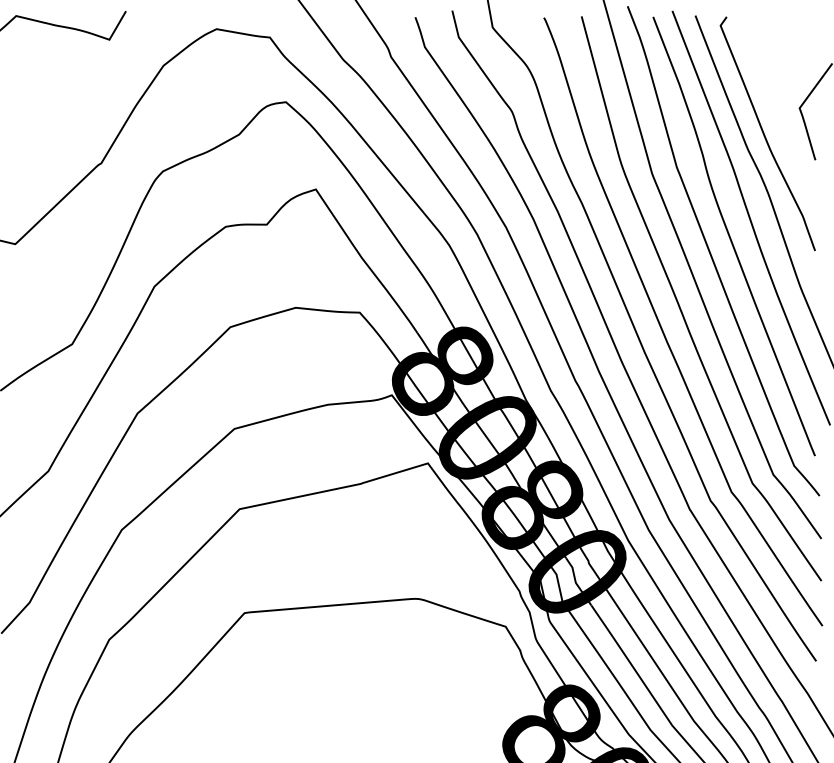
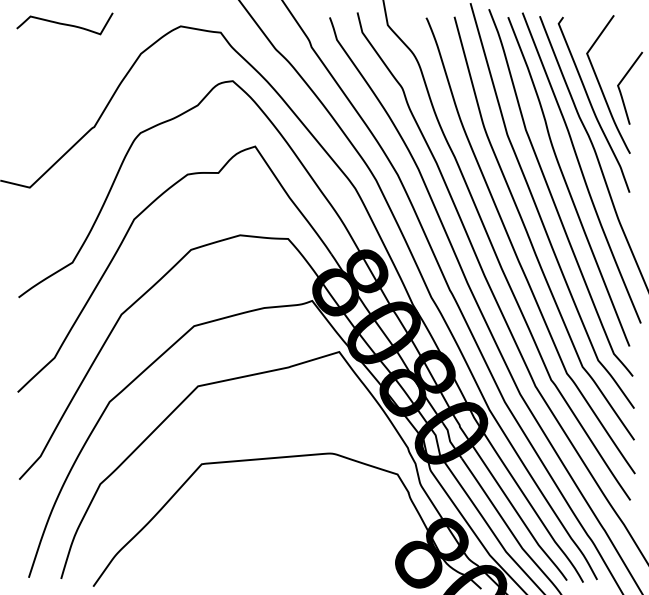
curve: (777, 109) -> (601, 86), added

